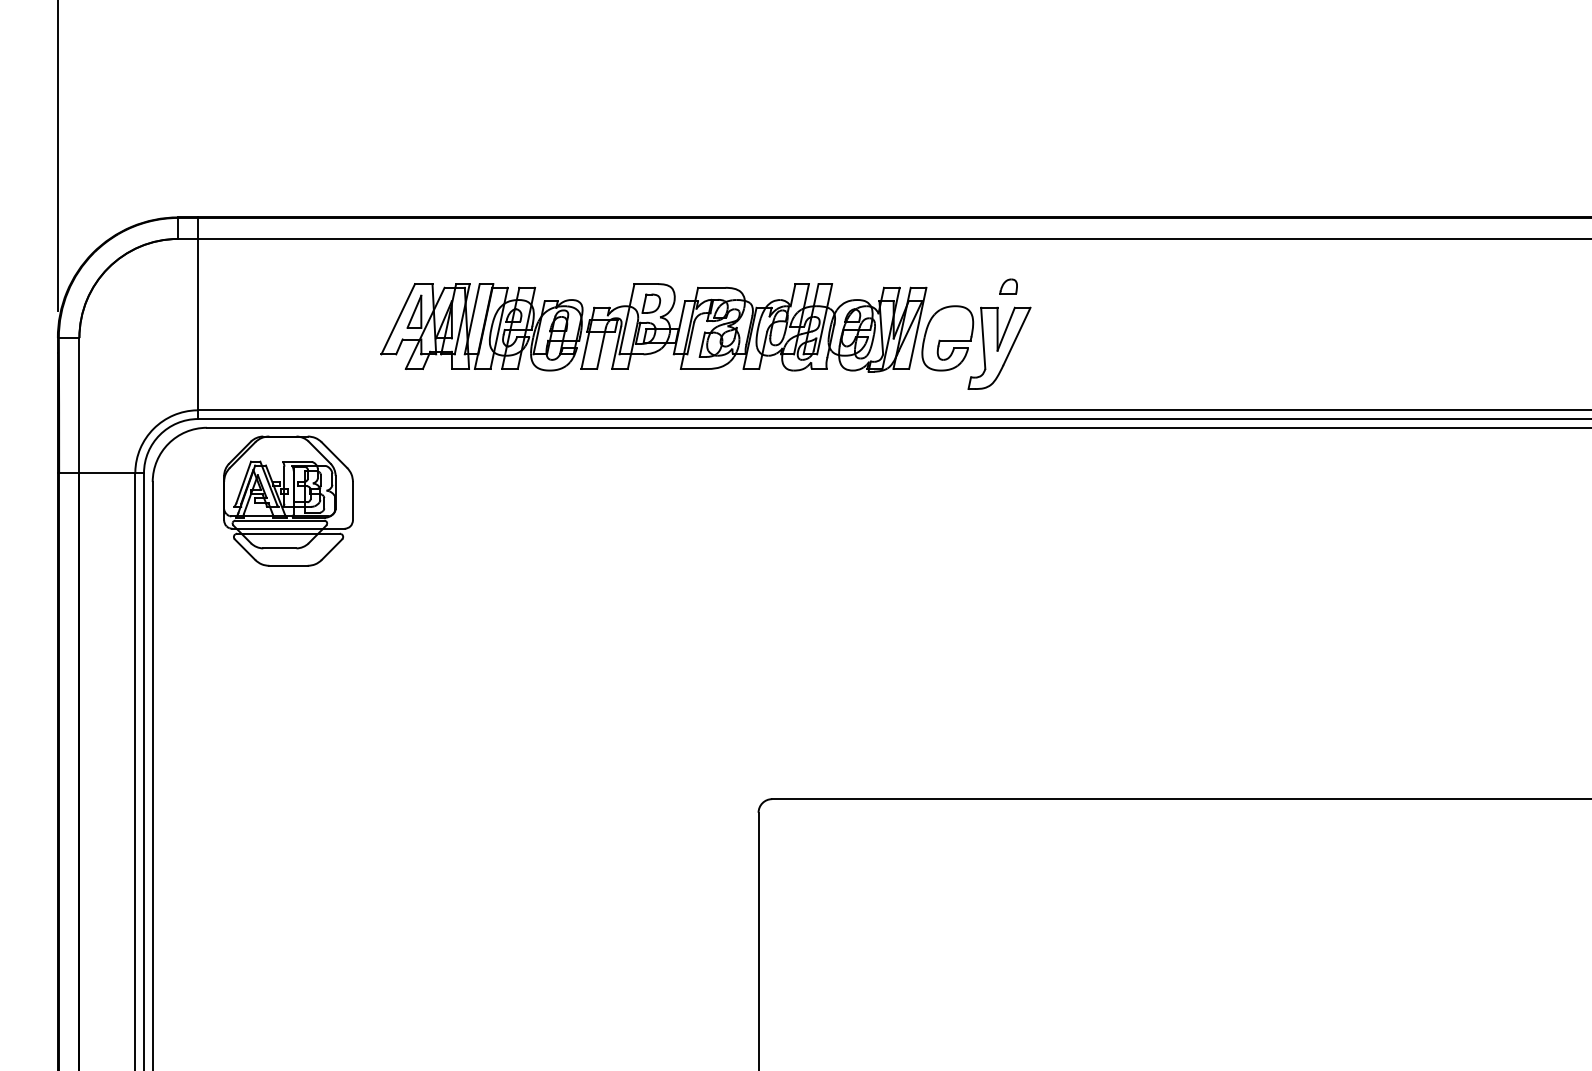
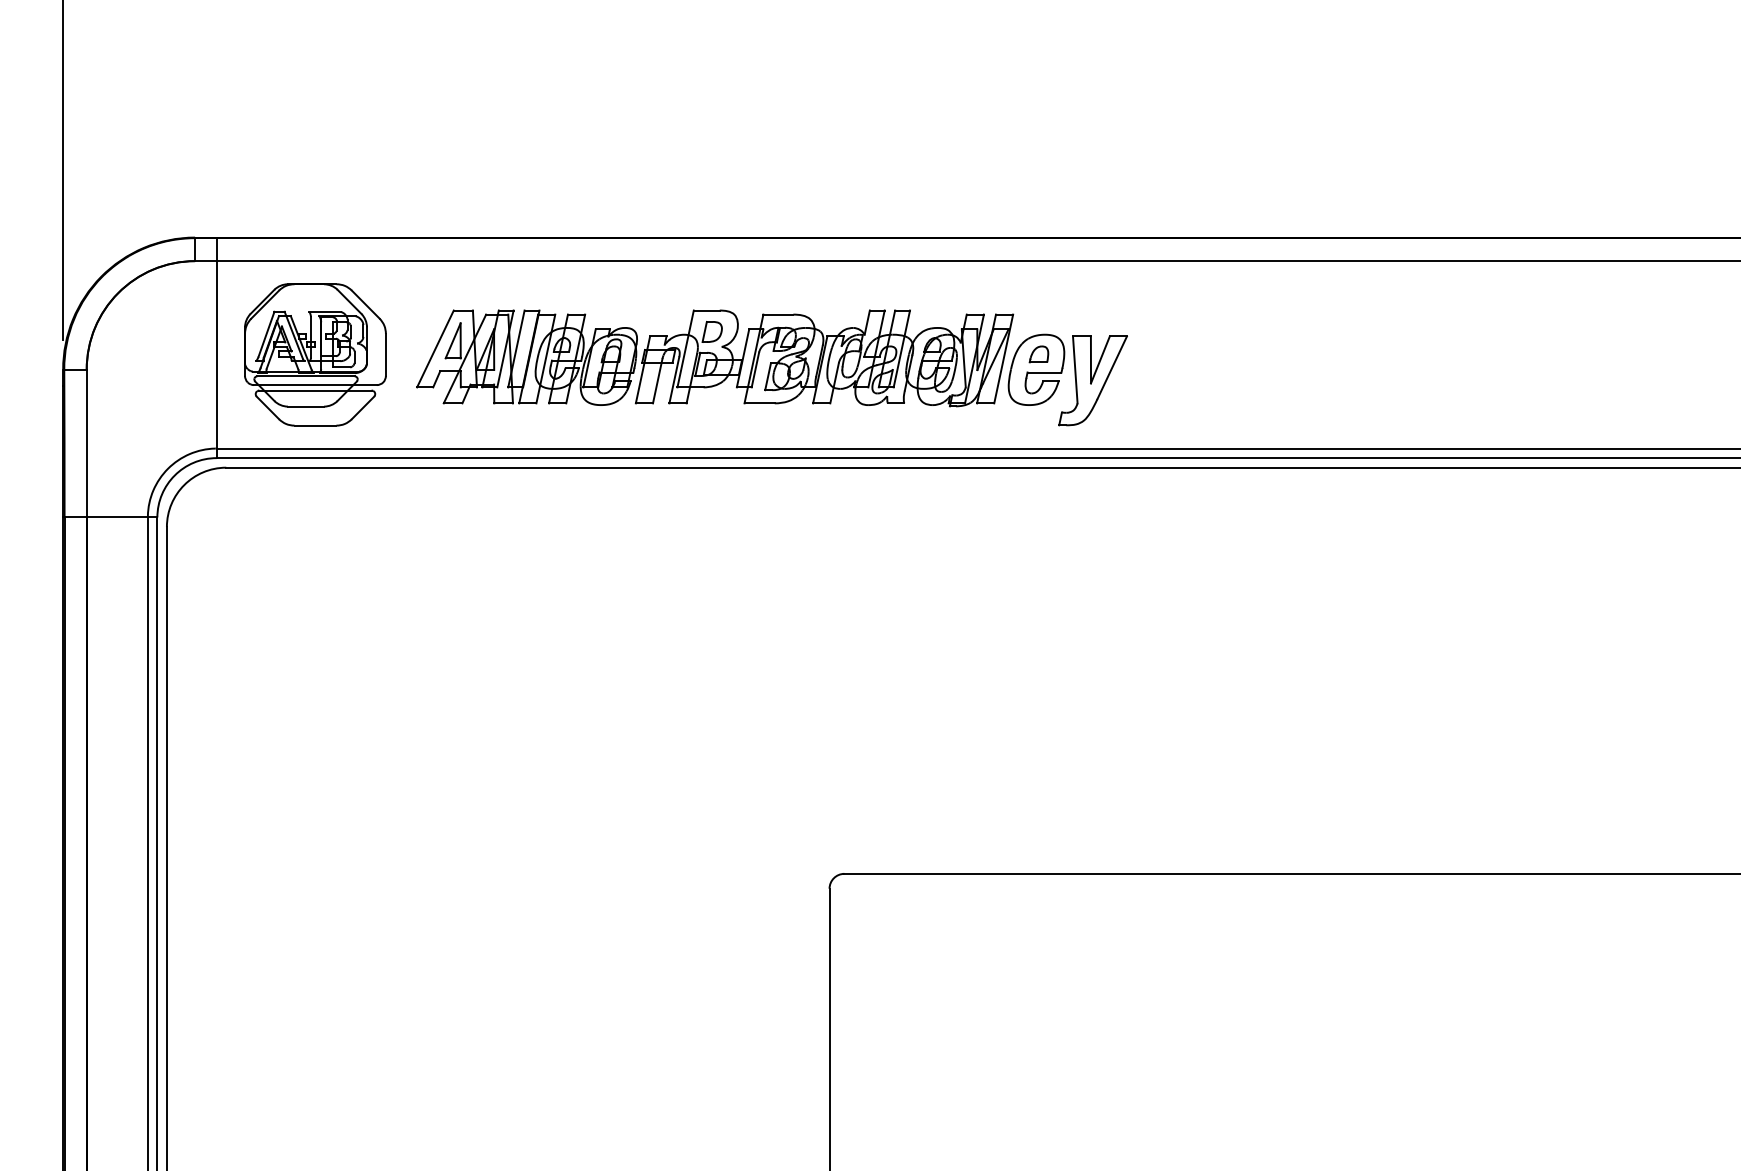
part: (1008, 286) -> (1038, 354), moved
part: (288, 500) -> (315, 354), moved

